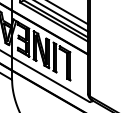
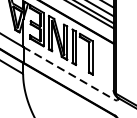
line: (51, 79) -> (70, 73), solid -> dashed

